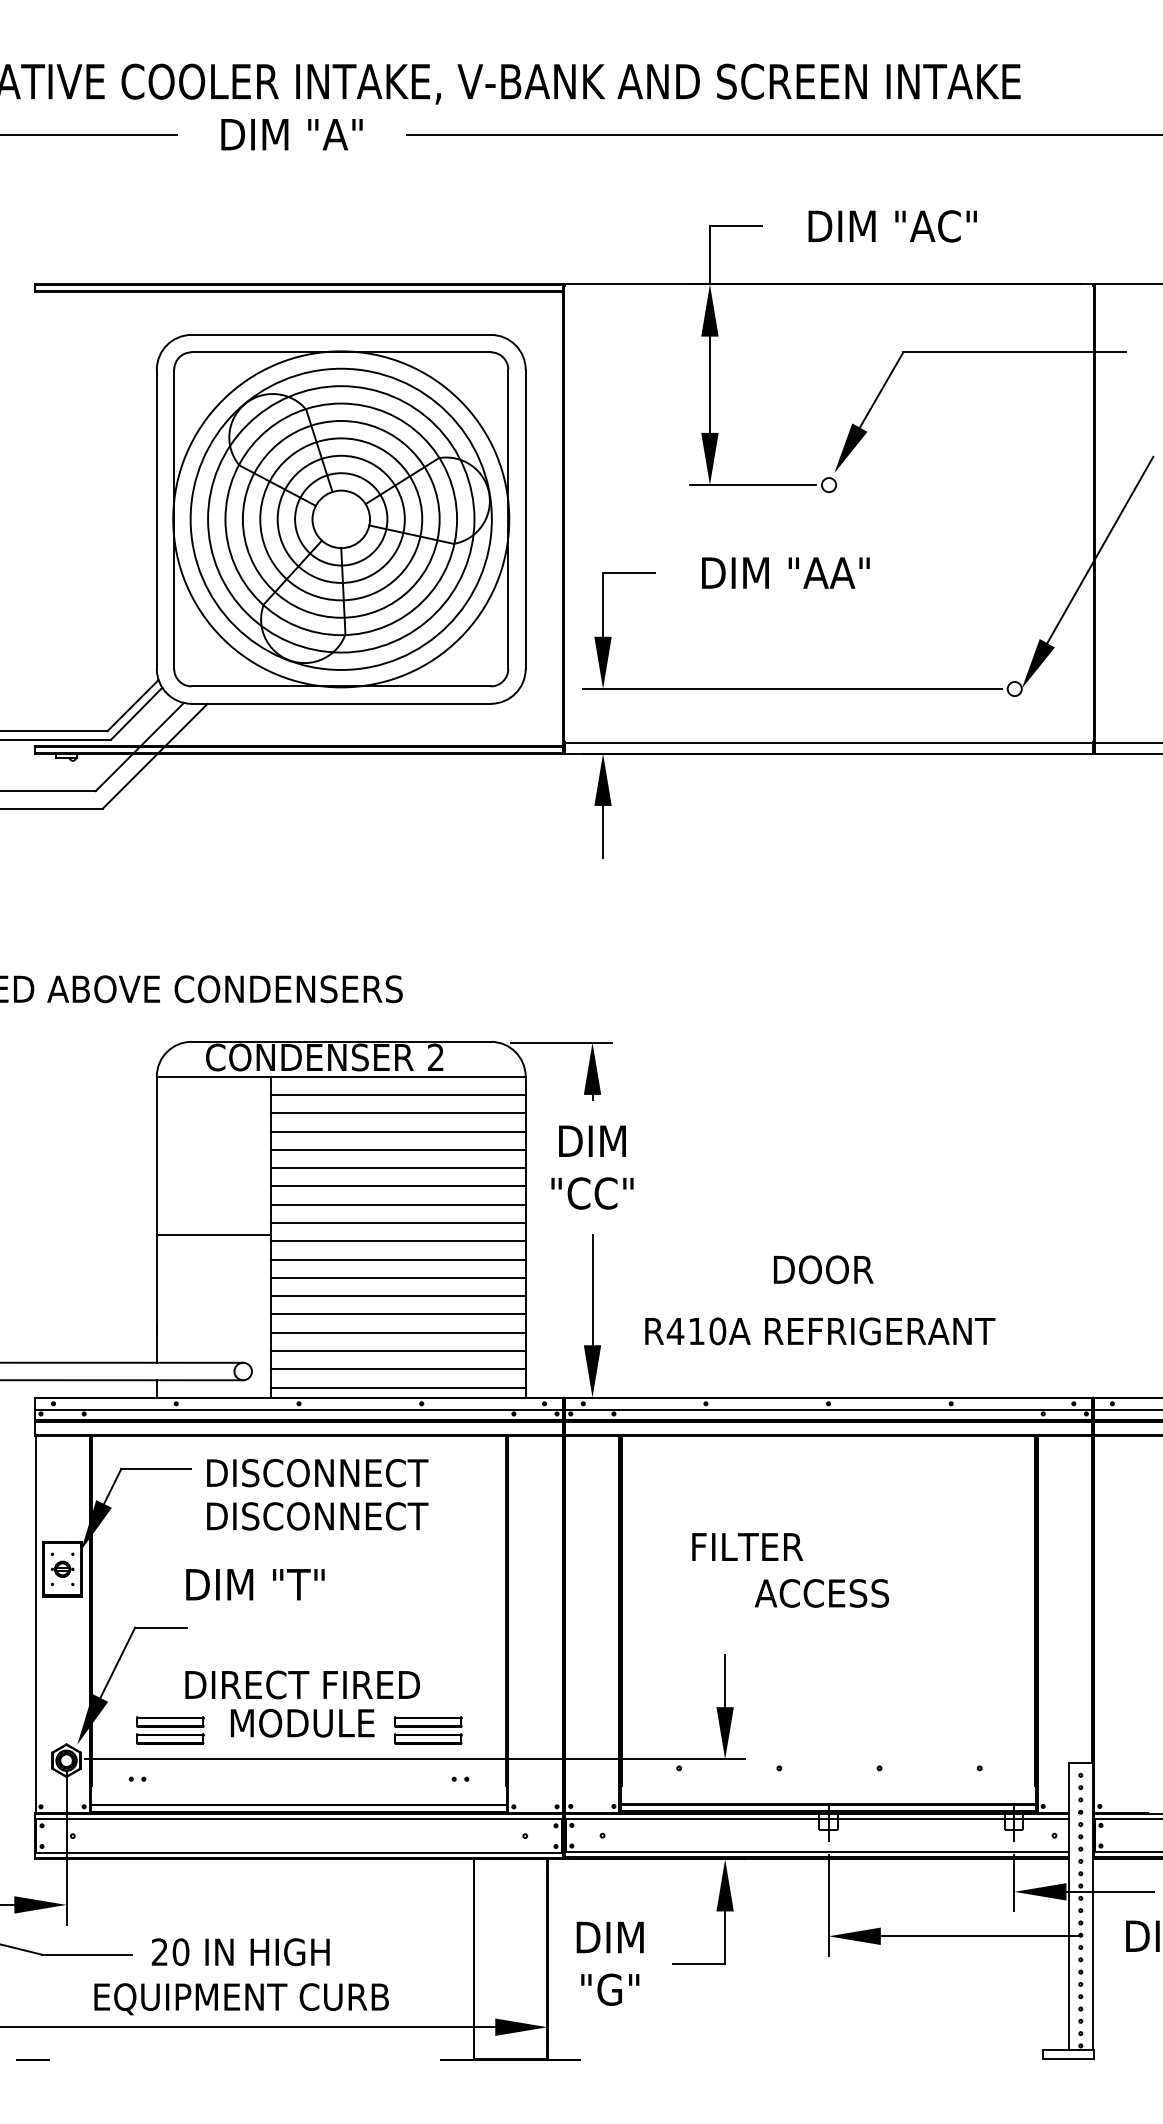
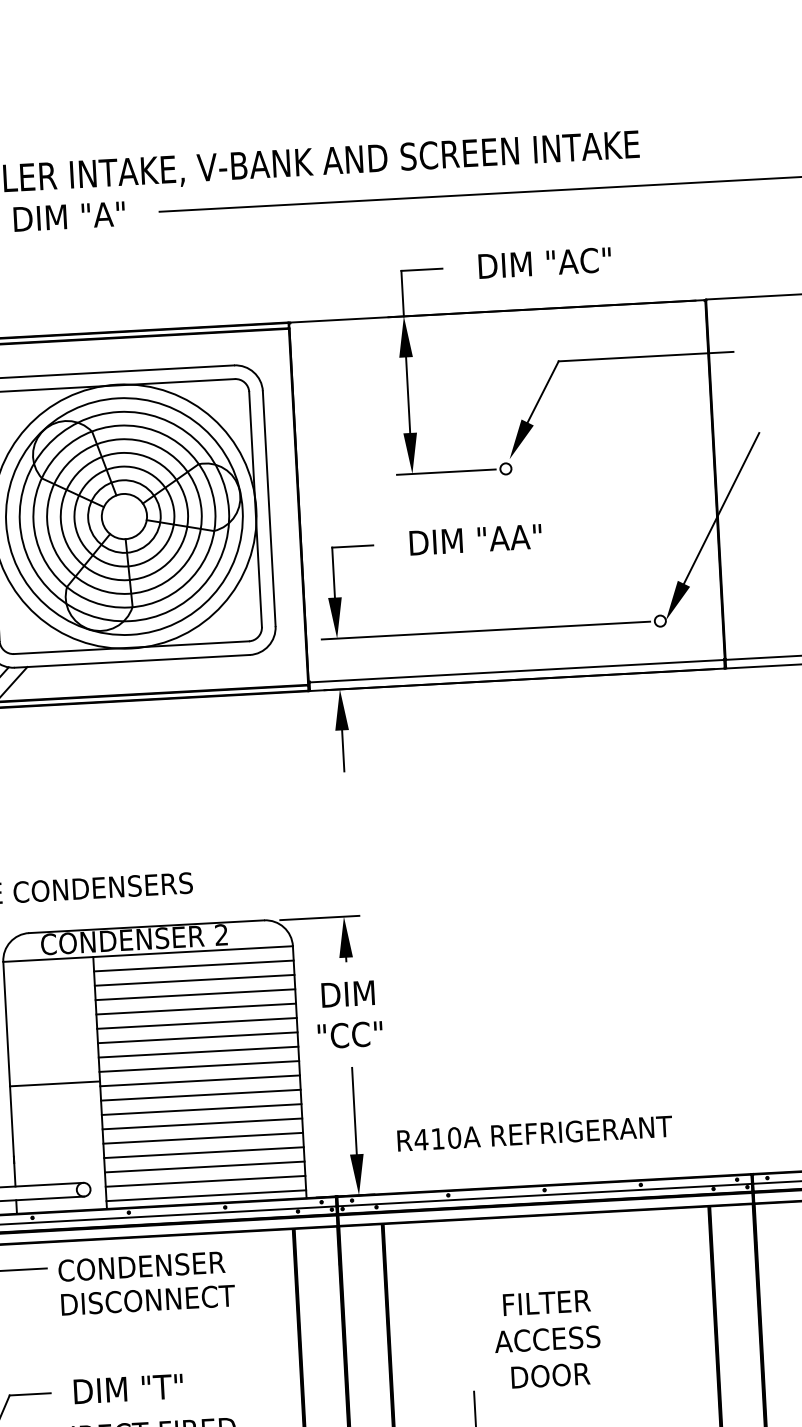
text: (823, 1269) -> (550, 1375), moved
text: (316, 1472) -> (145, 1265), DISCONNECT -> CONDENSER
text: (747, 1546) -> (546, 1302), moved
text: (255, 1584) -> (128, 1388), moved

